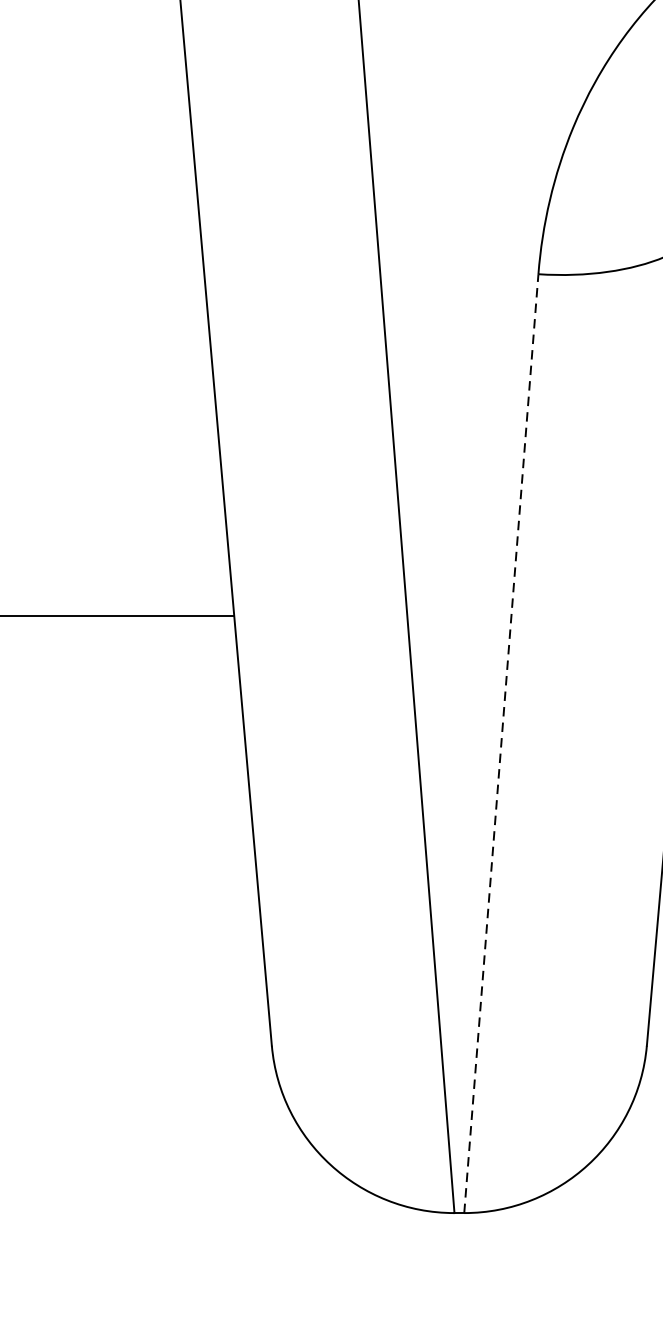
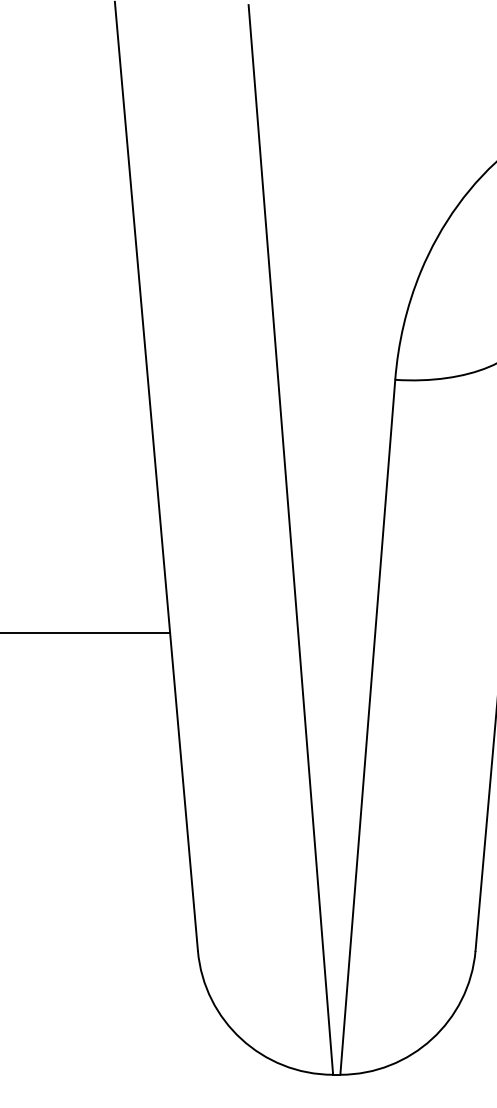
line: (500, 743) -> (367, 727), dashed -> solid

